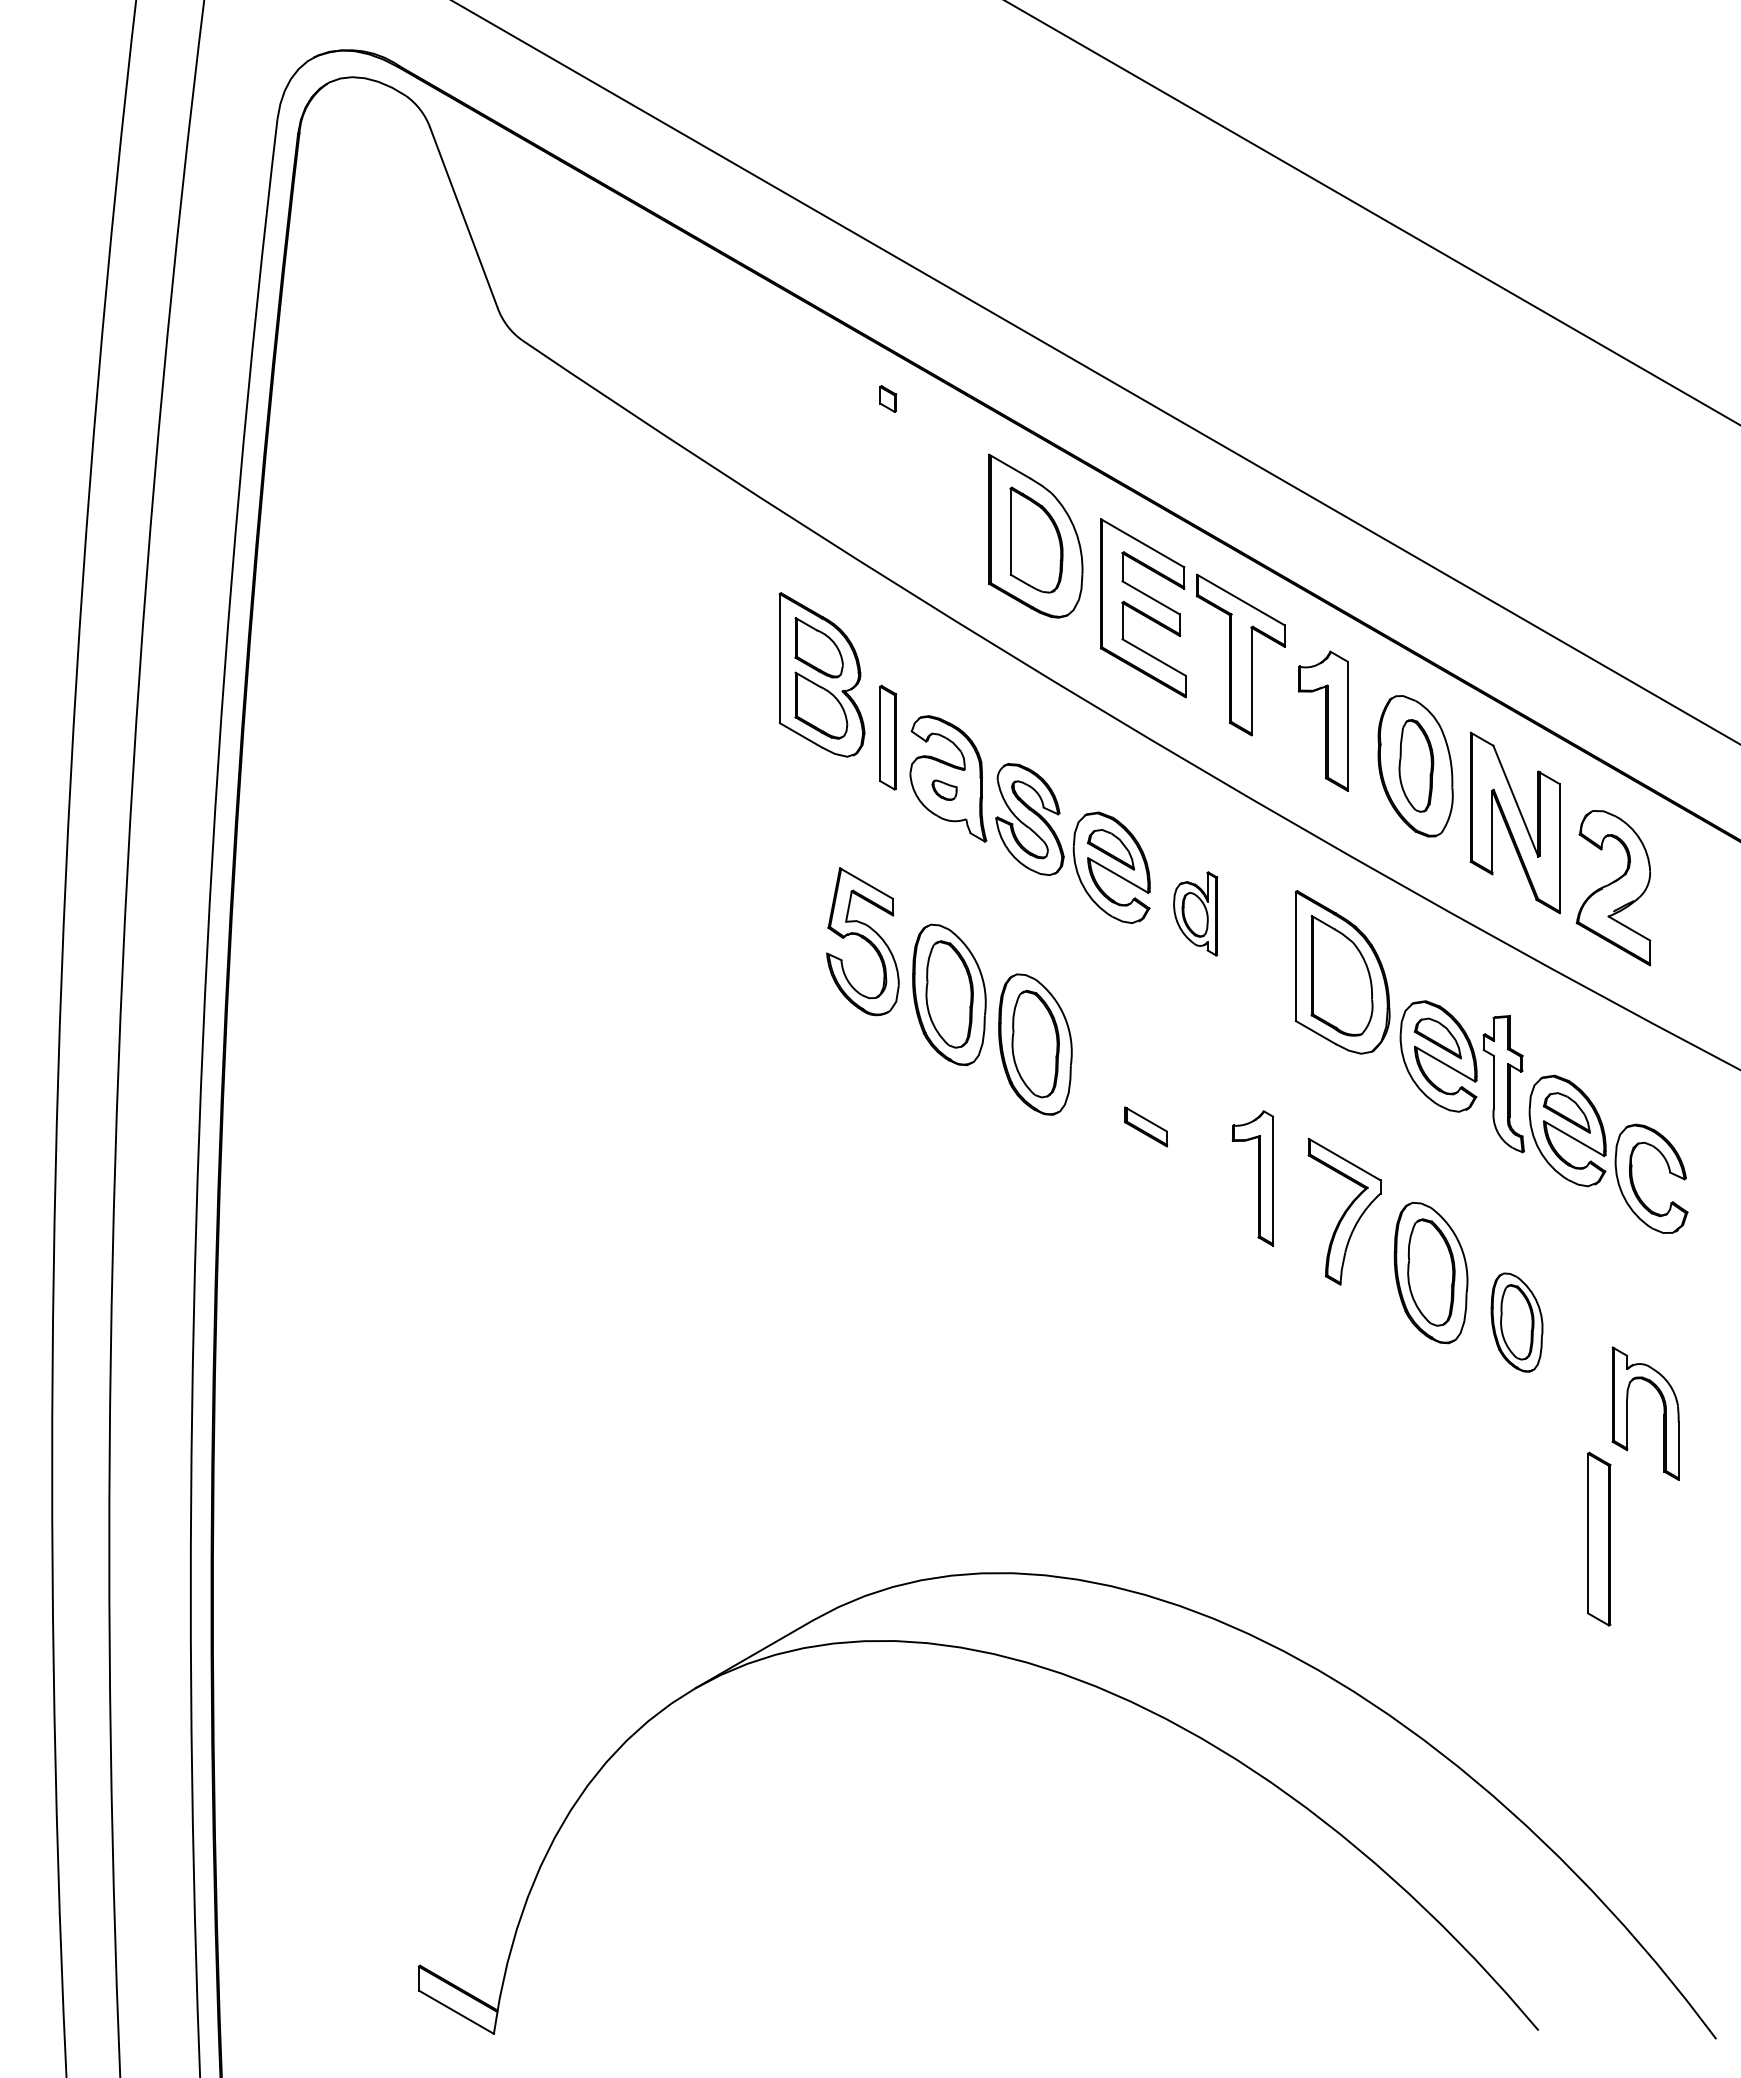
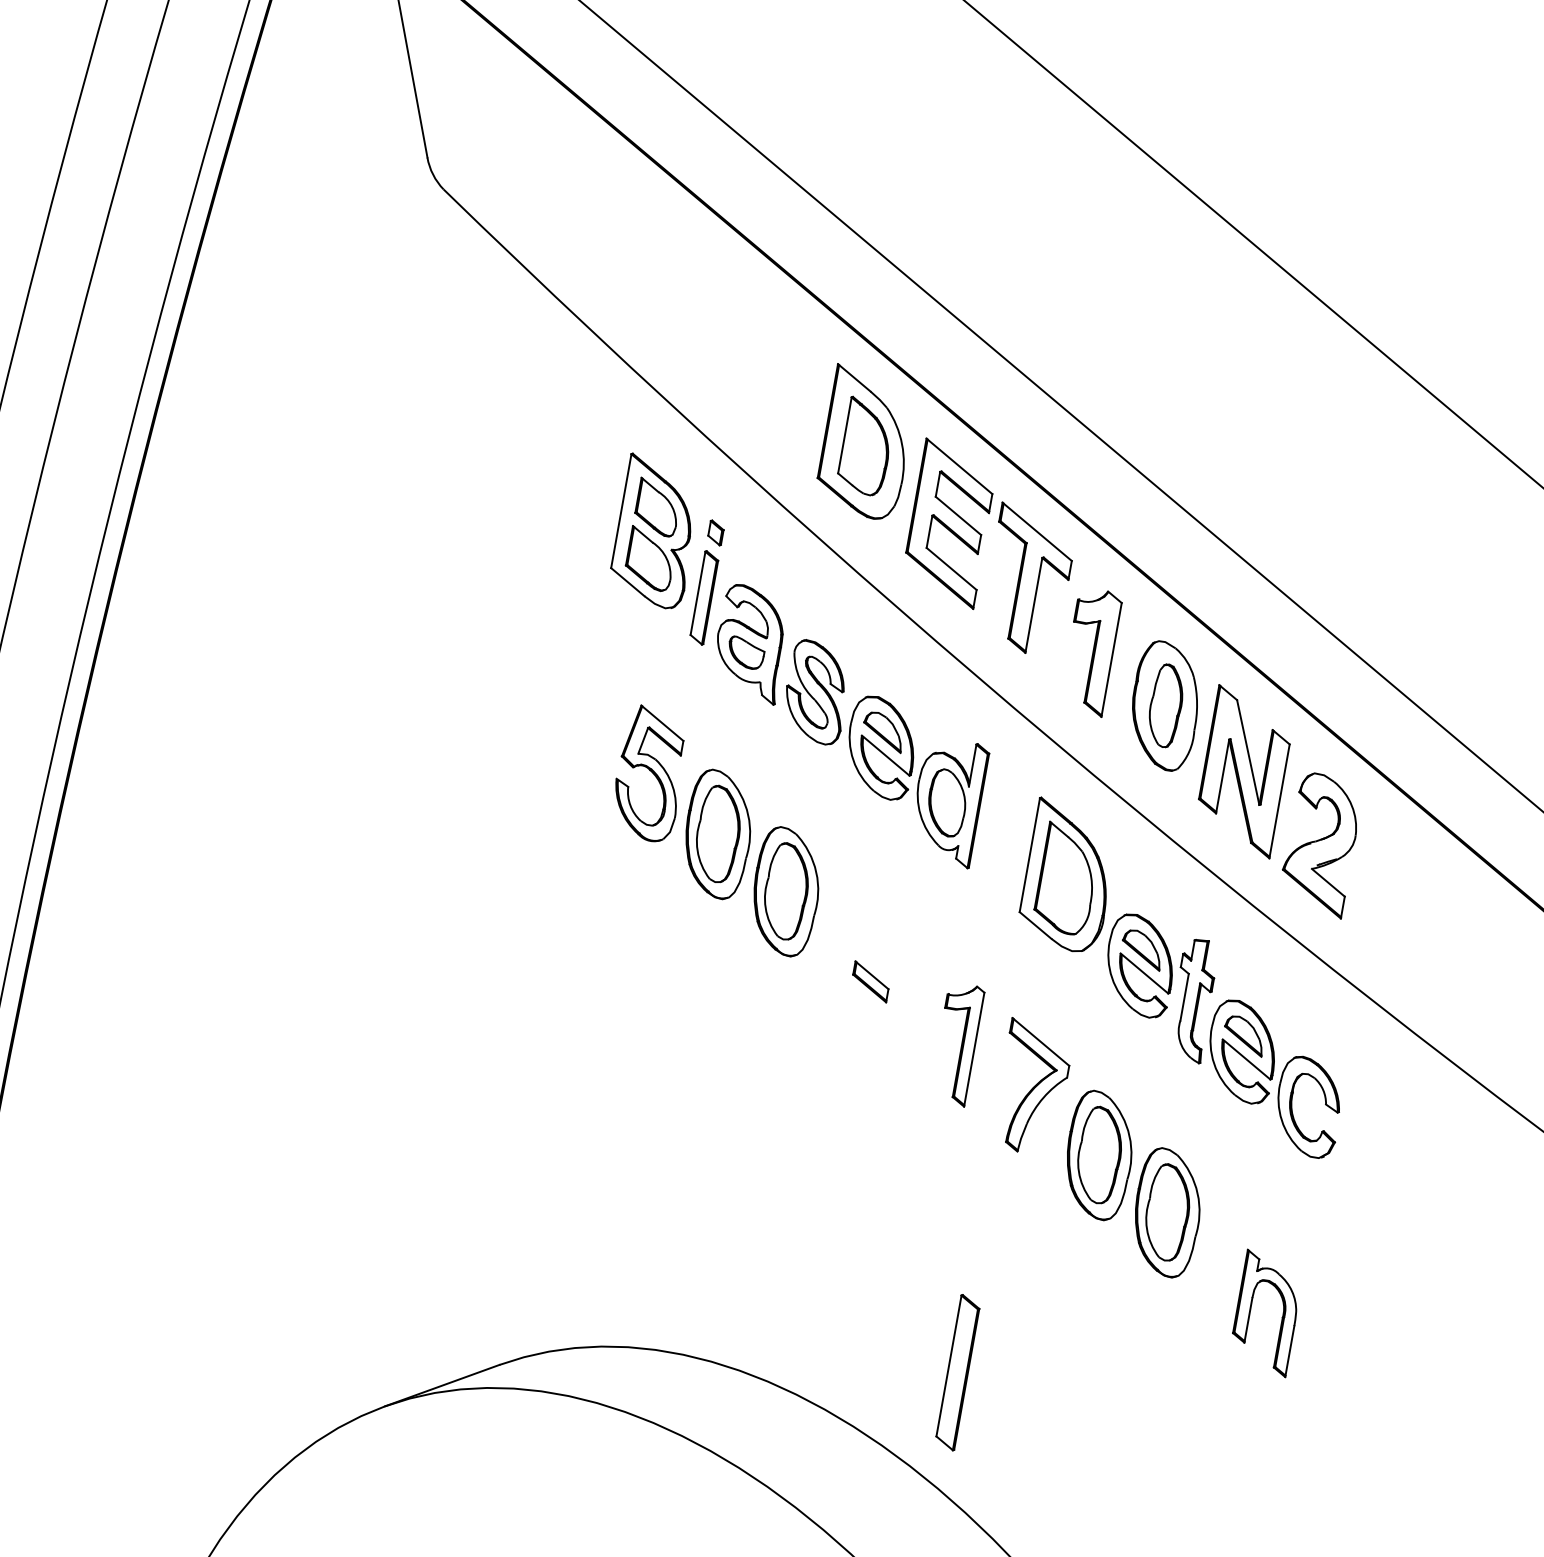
part: (888, 398) -> (716, 532), moved
part: (944, 790) -> (745, 653), size x1.67
part: (1195, 913) -> (947, 801), size x1.67
part: (1516, 1322) -> (1166, 1212), size x1.43
part: (1599, 1538) -> (958, 1372), moved

